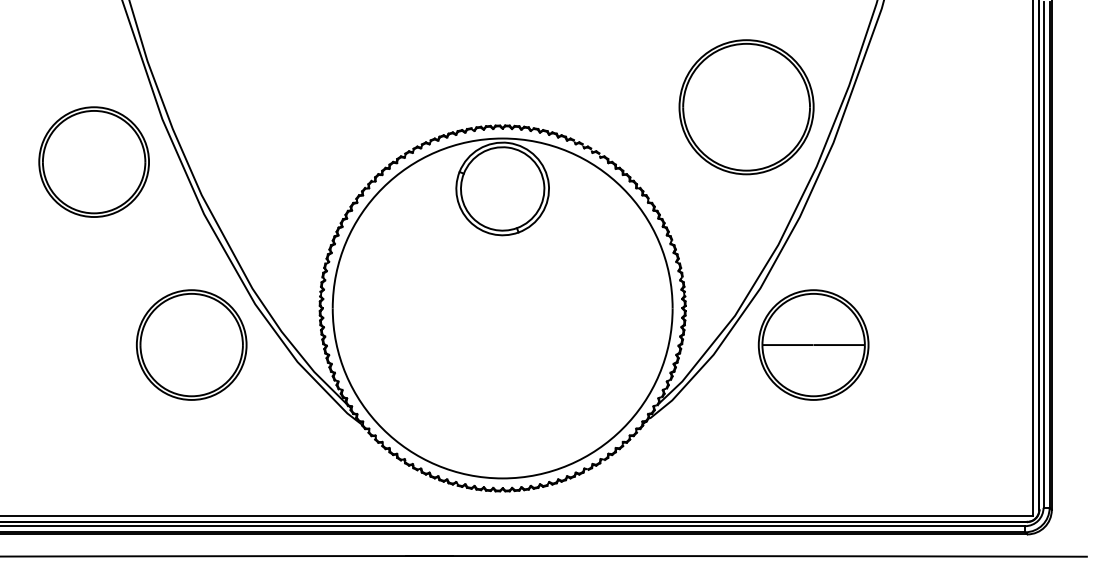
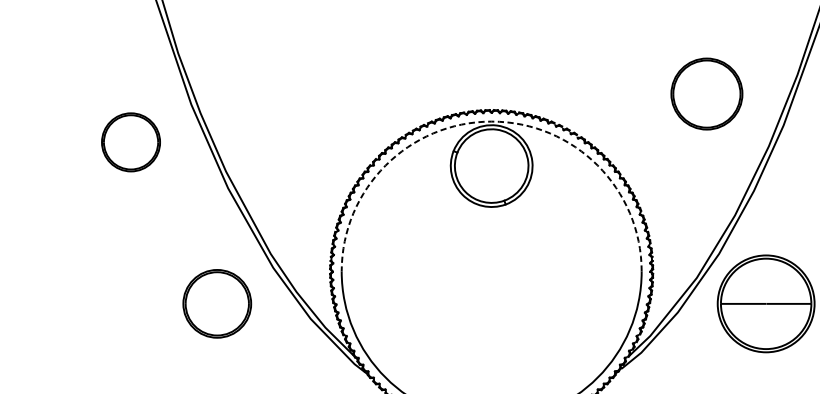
part: (746, 107) -> (706, 94), size x0.6
arc: (502, 138) -> (491, 121), solid -> dashed
part: (93, 161) -> (130, 141), size x0.6
part: (191, 344) -> (217, 303), size x0.7

